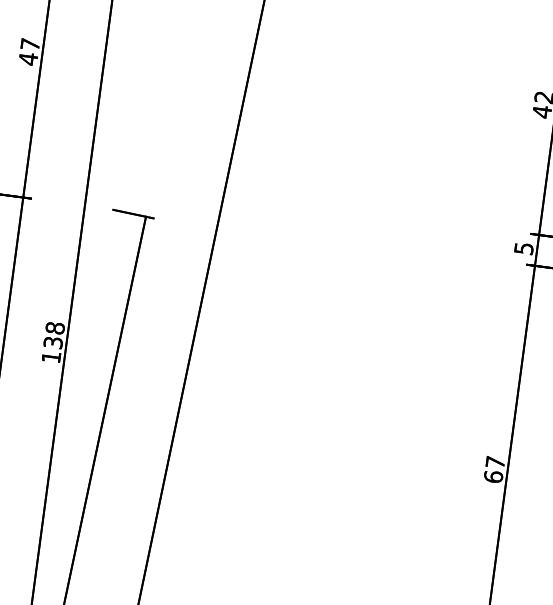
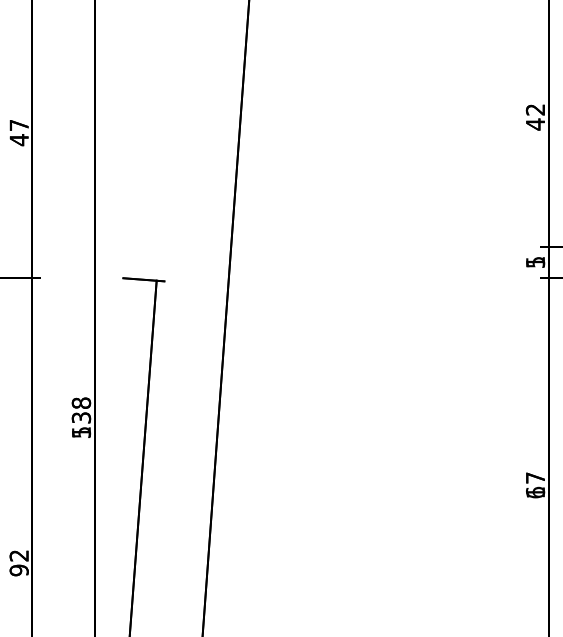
text: (523, 248) -> (535, 262), 5 -> 1
text: (51, 357) -> (81, 432), 138 -> 538
text: (493, 476) -> (535, 492), 67 -> 17

